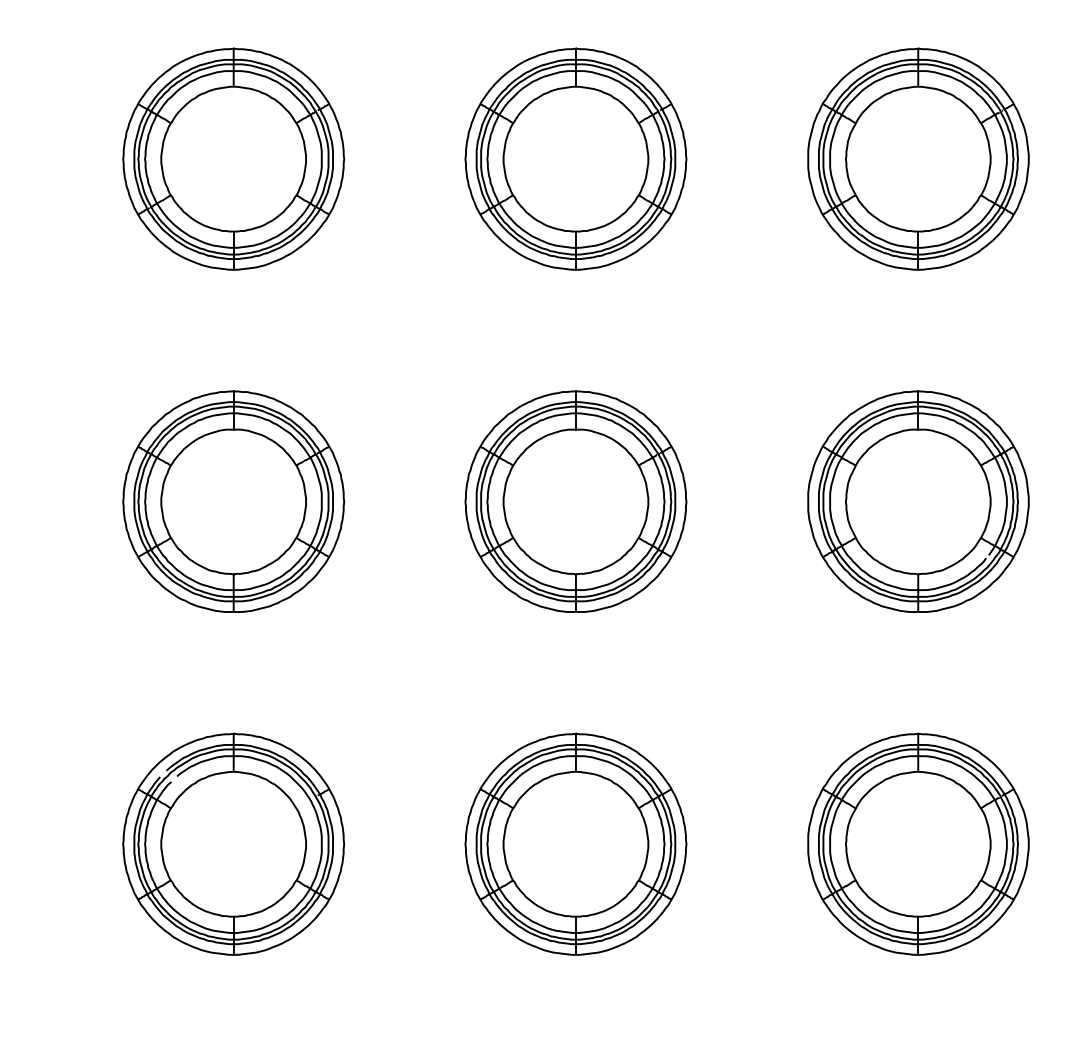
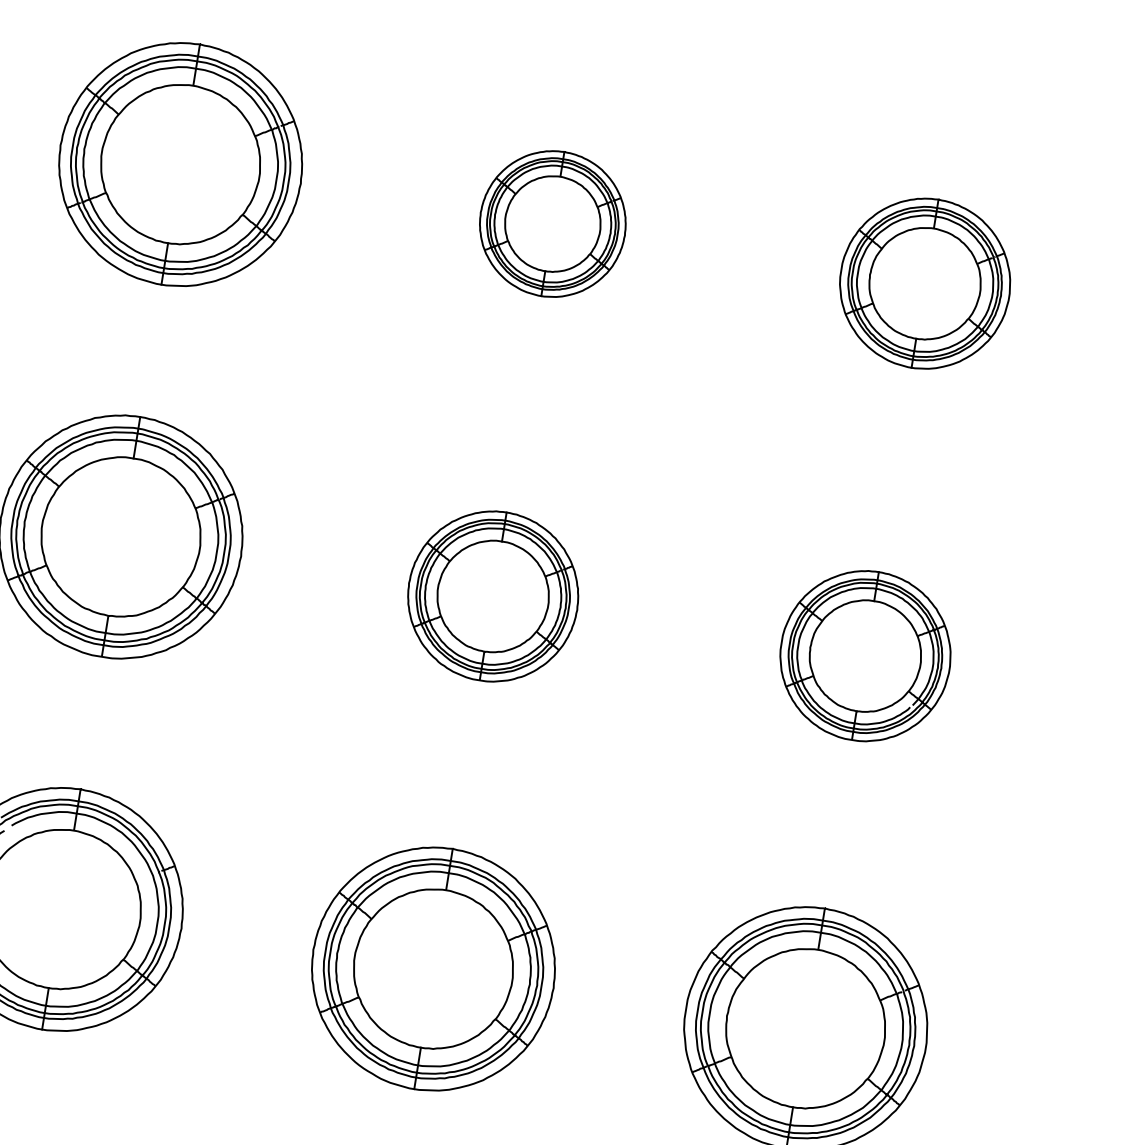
part: (575, 158) -> (552, 223), size x0.6
part: (918, 158) -> (925, 283), size x0.7
part: (575, 501) -> (492, 596), size x0.7
part: (918, 501) -> (865, 655), size x0.7

